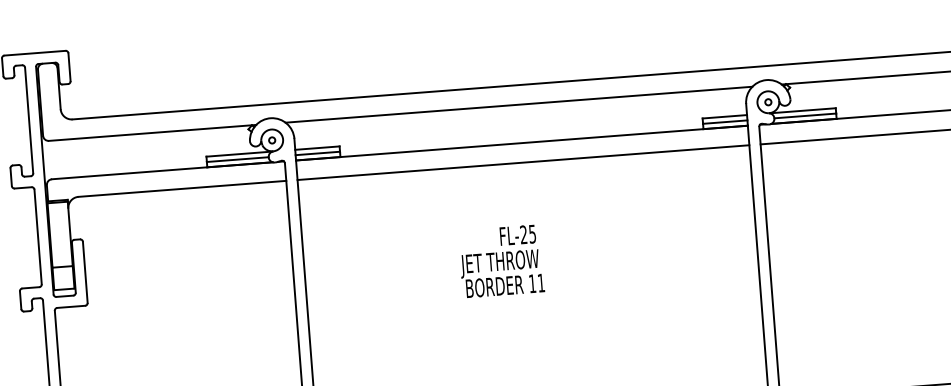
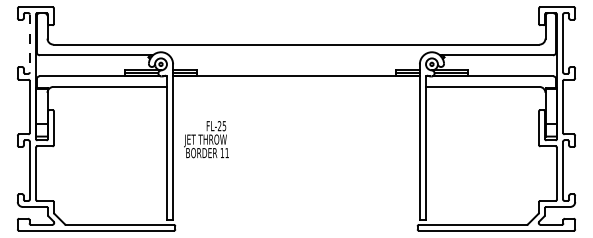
line: (519, 105) -> (296, 55), removed
line: (28, 120) -> (29, 43), solid -> dashed
line: (523, 161) -> (296, 86), removed
text: (501, 261) -> (206, 139), moved

